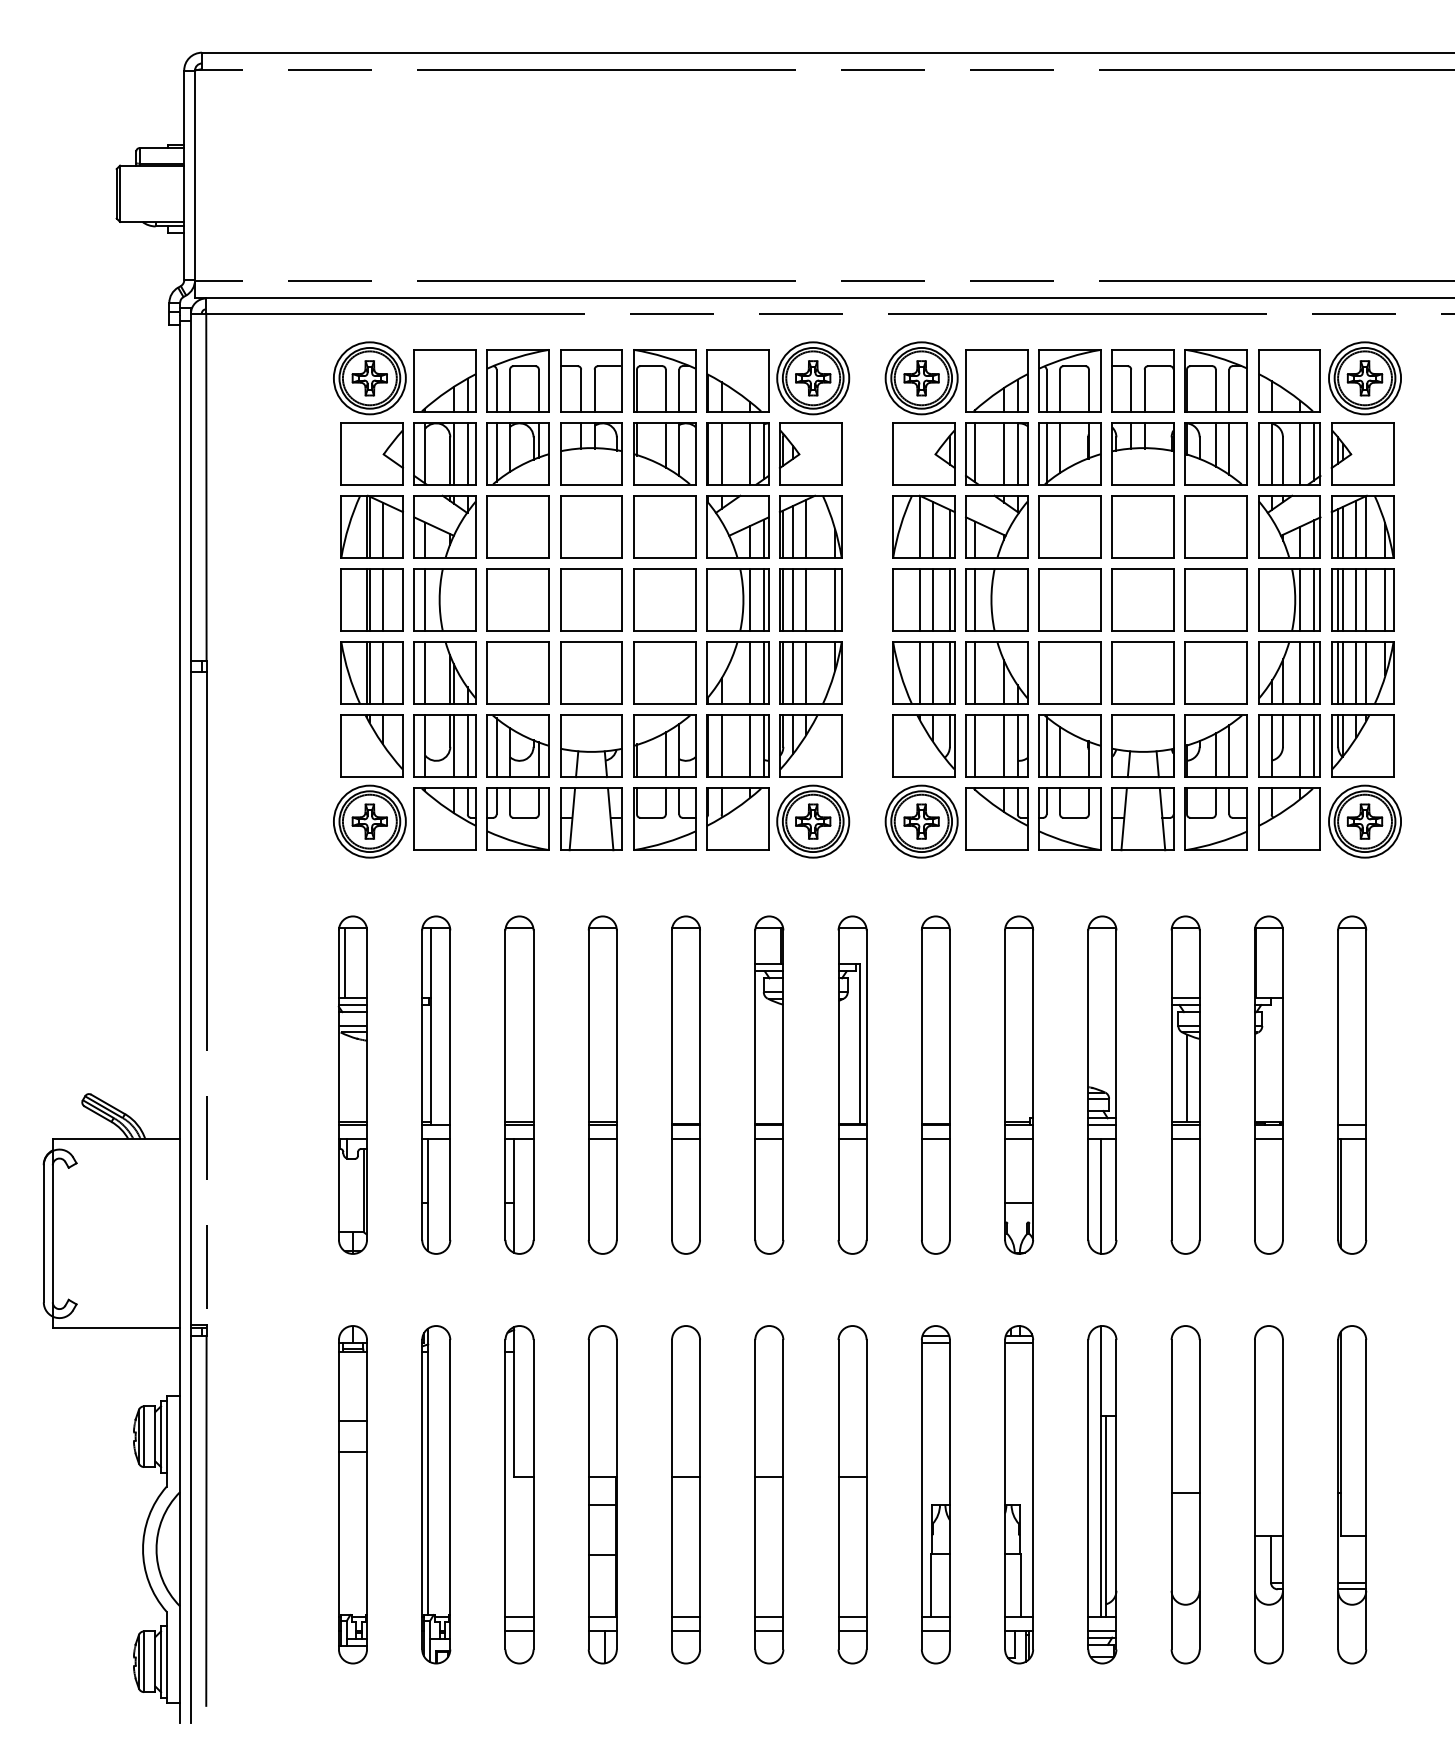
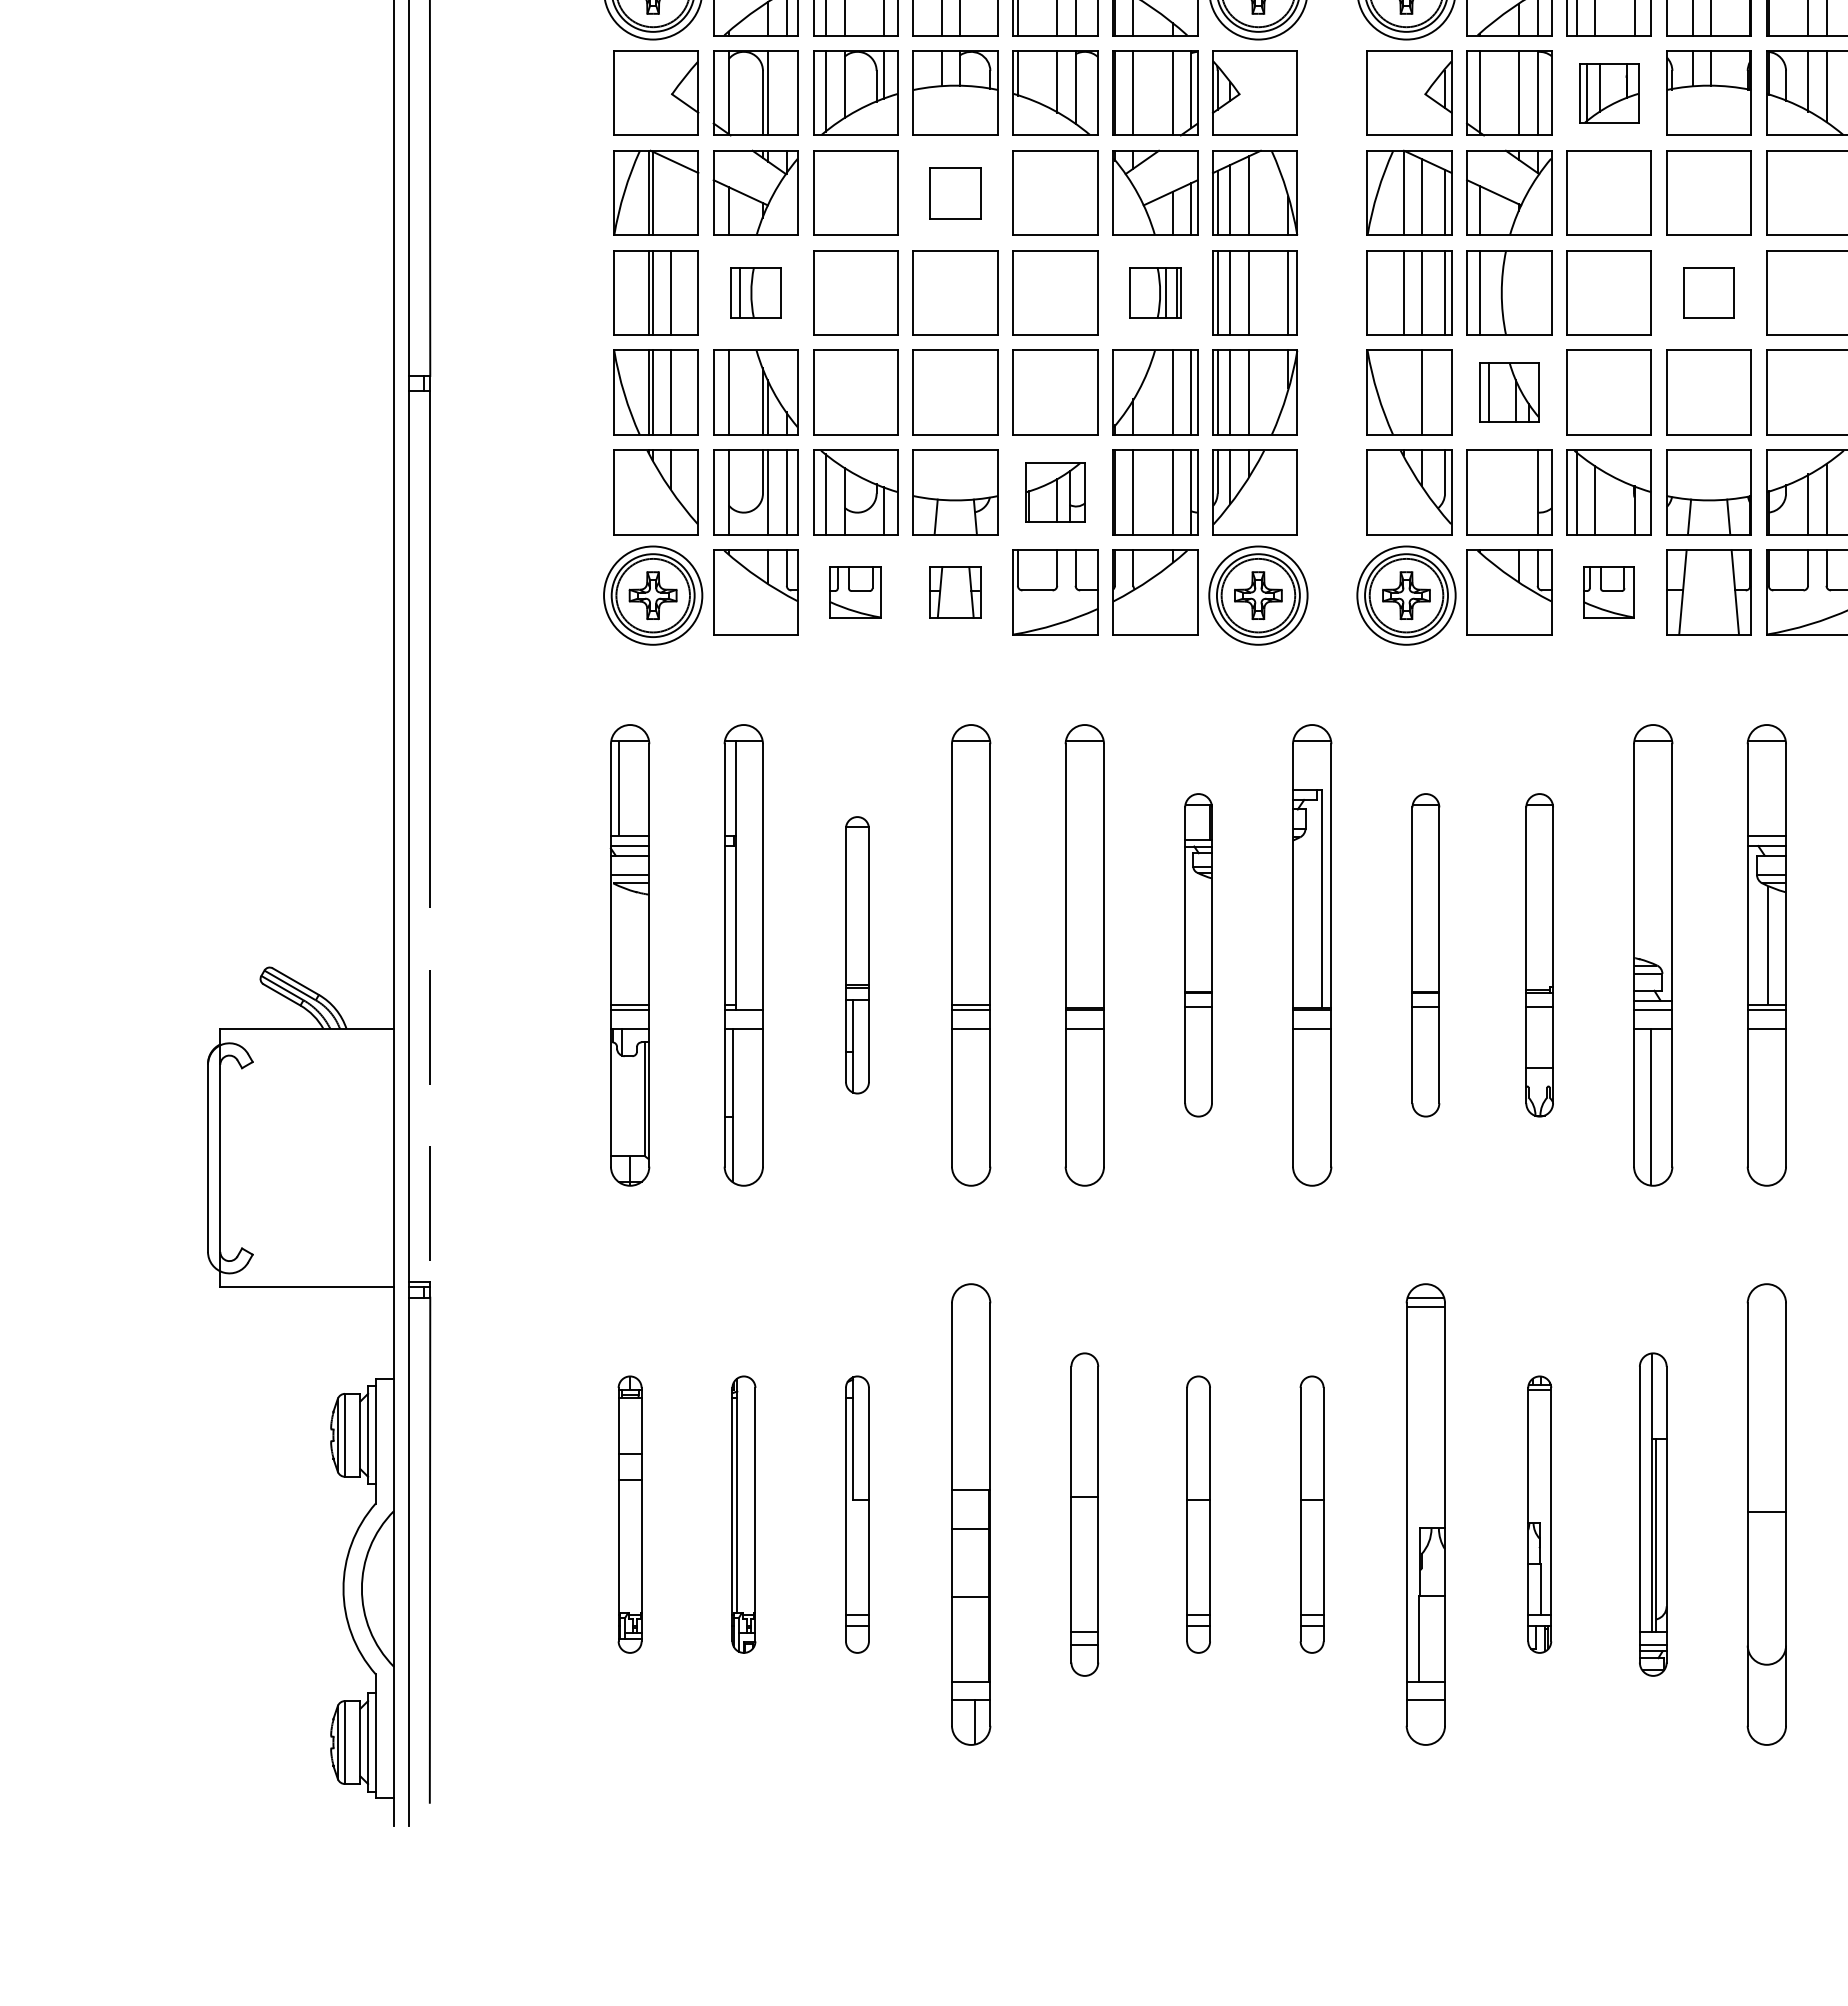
line: (467, 453) -> (786, 93), removed
part: (1069, 453) -> (1608, 93), size x0.7
part: (591, 526) -> (955, 192), size x0.6
line: (383, 529) -> (671, 196), removed
part: (444, 599) -> (755, 292), size x0.6
part: (737, 599) -> (1155, 292), size x0.6
part: (1142, 599) -> (1707, 292), size x0.6
line: (919, 672) -> (1403, 392), removed
line: (949, 672) -> (1444, 392), removed
part: (996, 672) -> (1508, 392), size x0.7
part: (664, 745) -> (1055, 491), size x0.7
line: (975, 746) -> (1479, 493), removed
line: (1004, 746) -> (1519, 493), removed
part: (517, 818) -> (854, 591), size x0.6
part: (1069, 818) -> (1608, 591), size x0.6
part: (591, 819) -> (955, 592), size x0.6
part: (519, 1084) -> (857, 954), size x0.6
part: (769, 1084) -> (1198, 954), size x0.7
part: (935, 1084) -> (1425, 954), size x0.7
part: (1019, 1084) -> (1540, 954), size x0.7
part: (352, 1494) -> (629, 1514), size x0.6
part: (436, 1494) -> (744, 1514), size x0.6
part: (519, 1494) -> (857, 1514), size x0.6
part: (685, 1494) -> (1084, 1514), size x0.7
part: (769, 1494) -> (1198, 1514), size x0.6
part: (852, 1494) -> (1312, 1514), size x0.6
part: (1019, 1494) -> (1540, 1514), size x0.6
part: (1102, 1494) -> (1653, 1514), size x0.7

